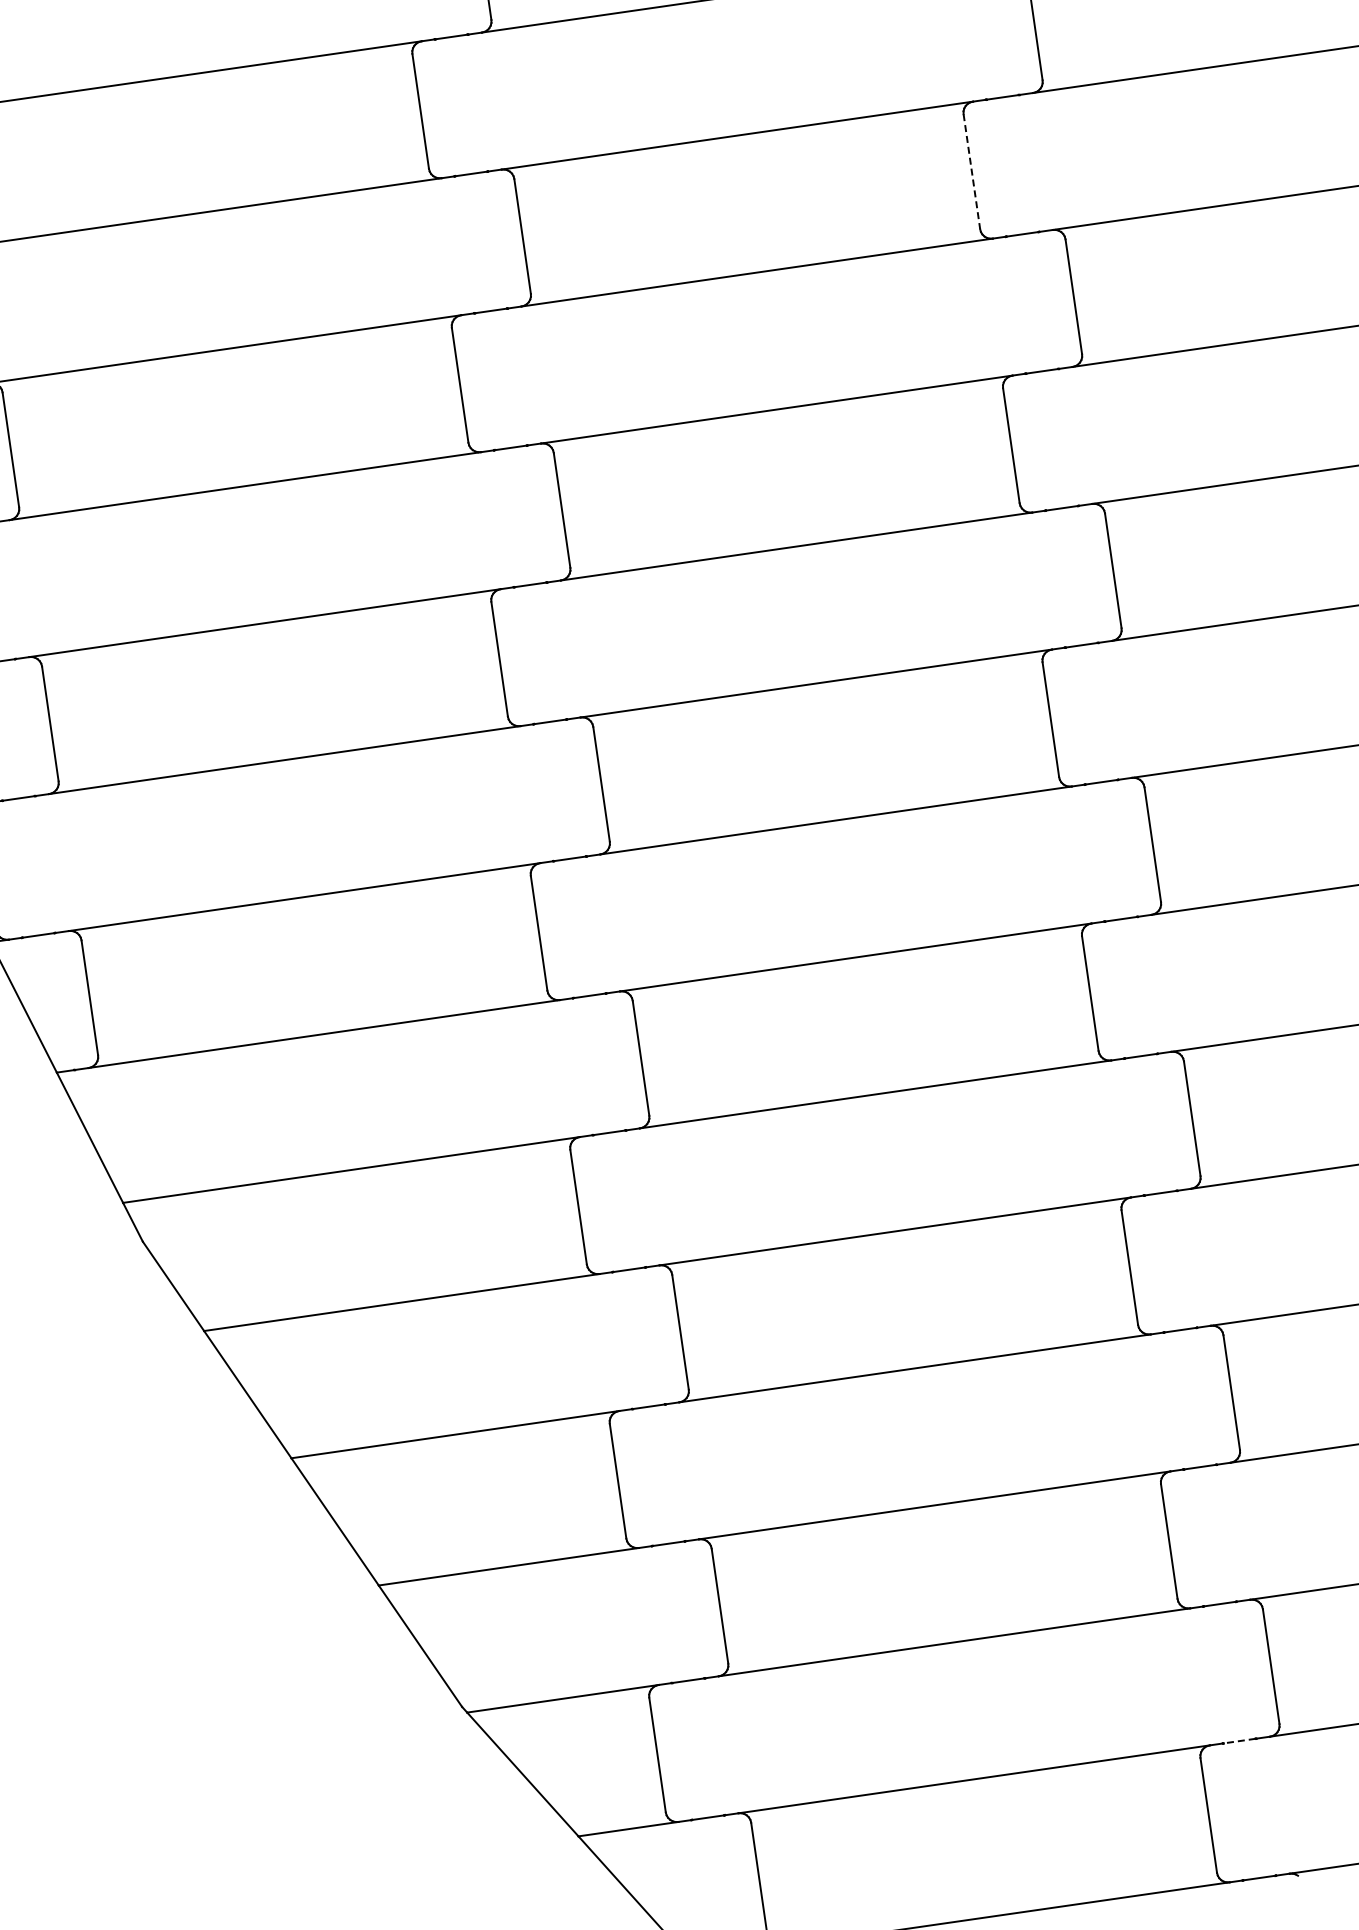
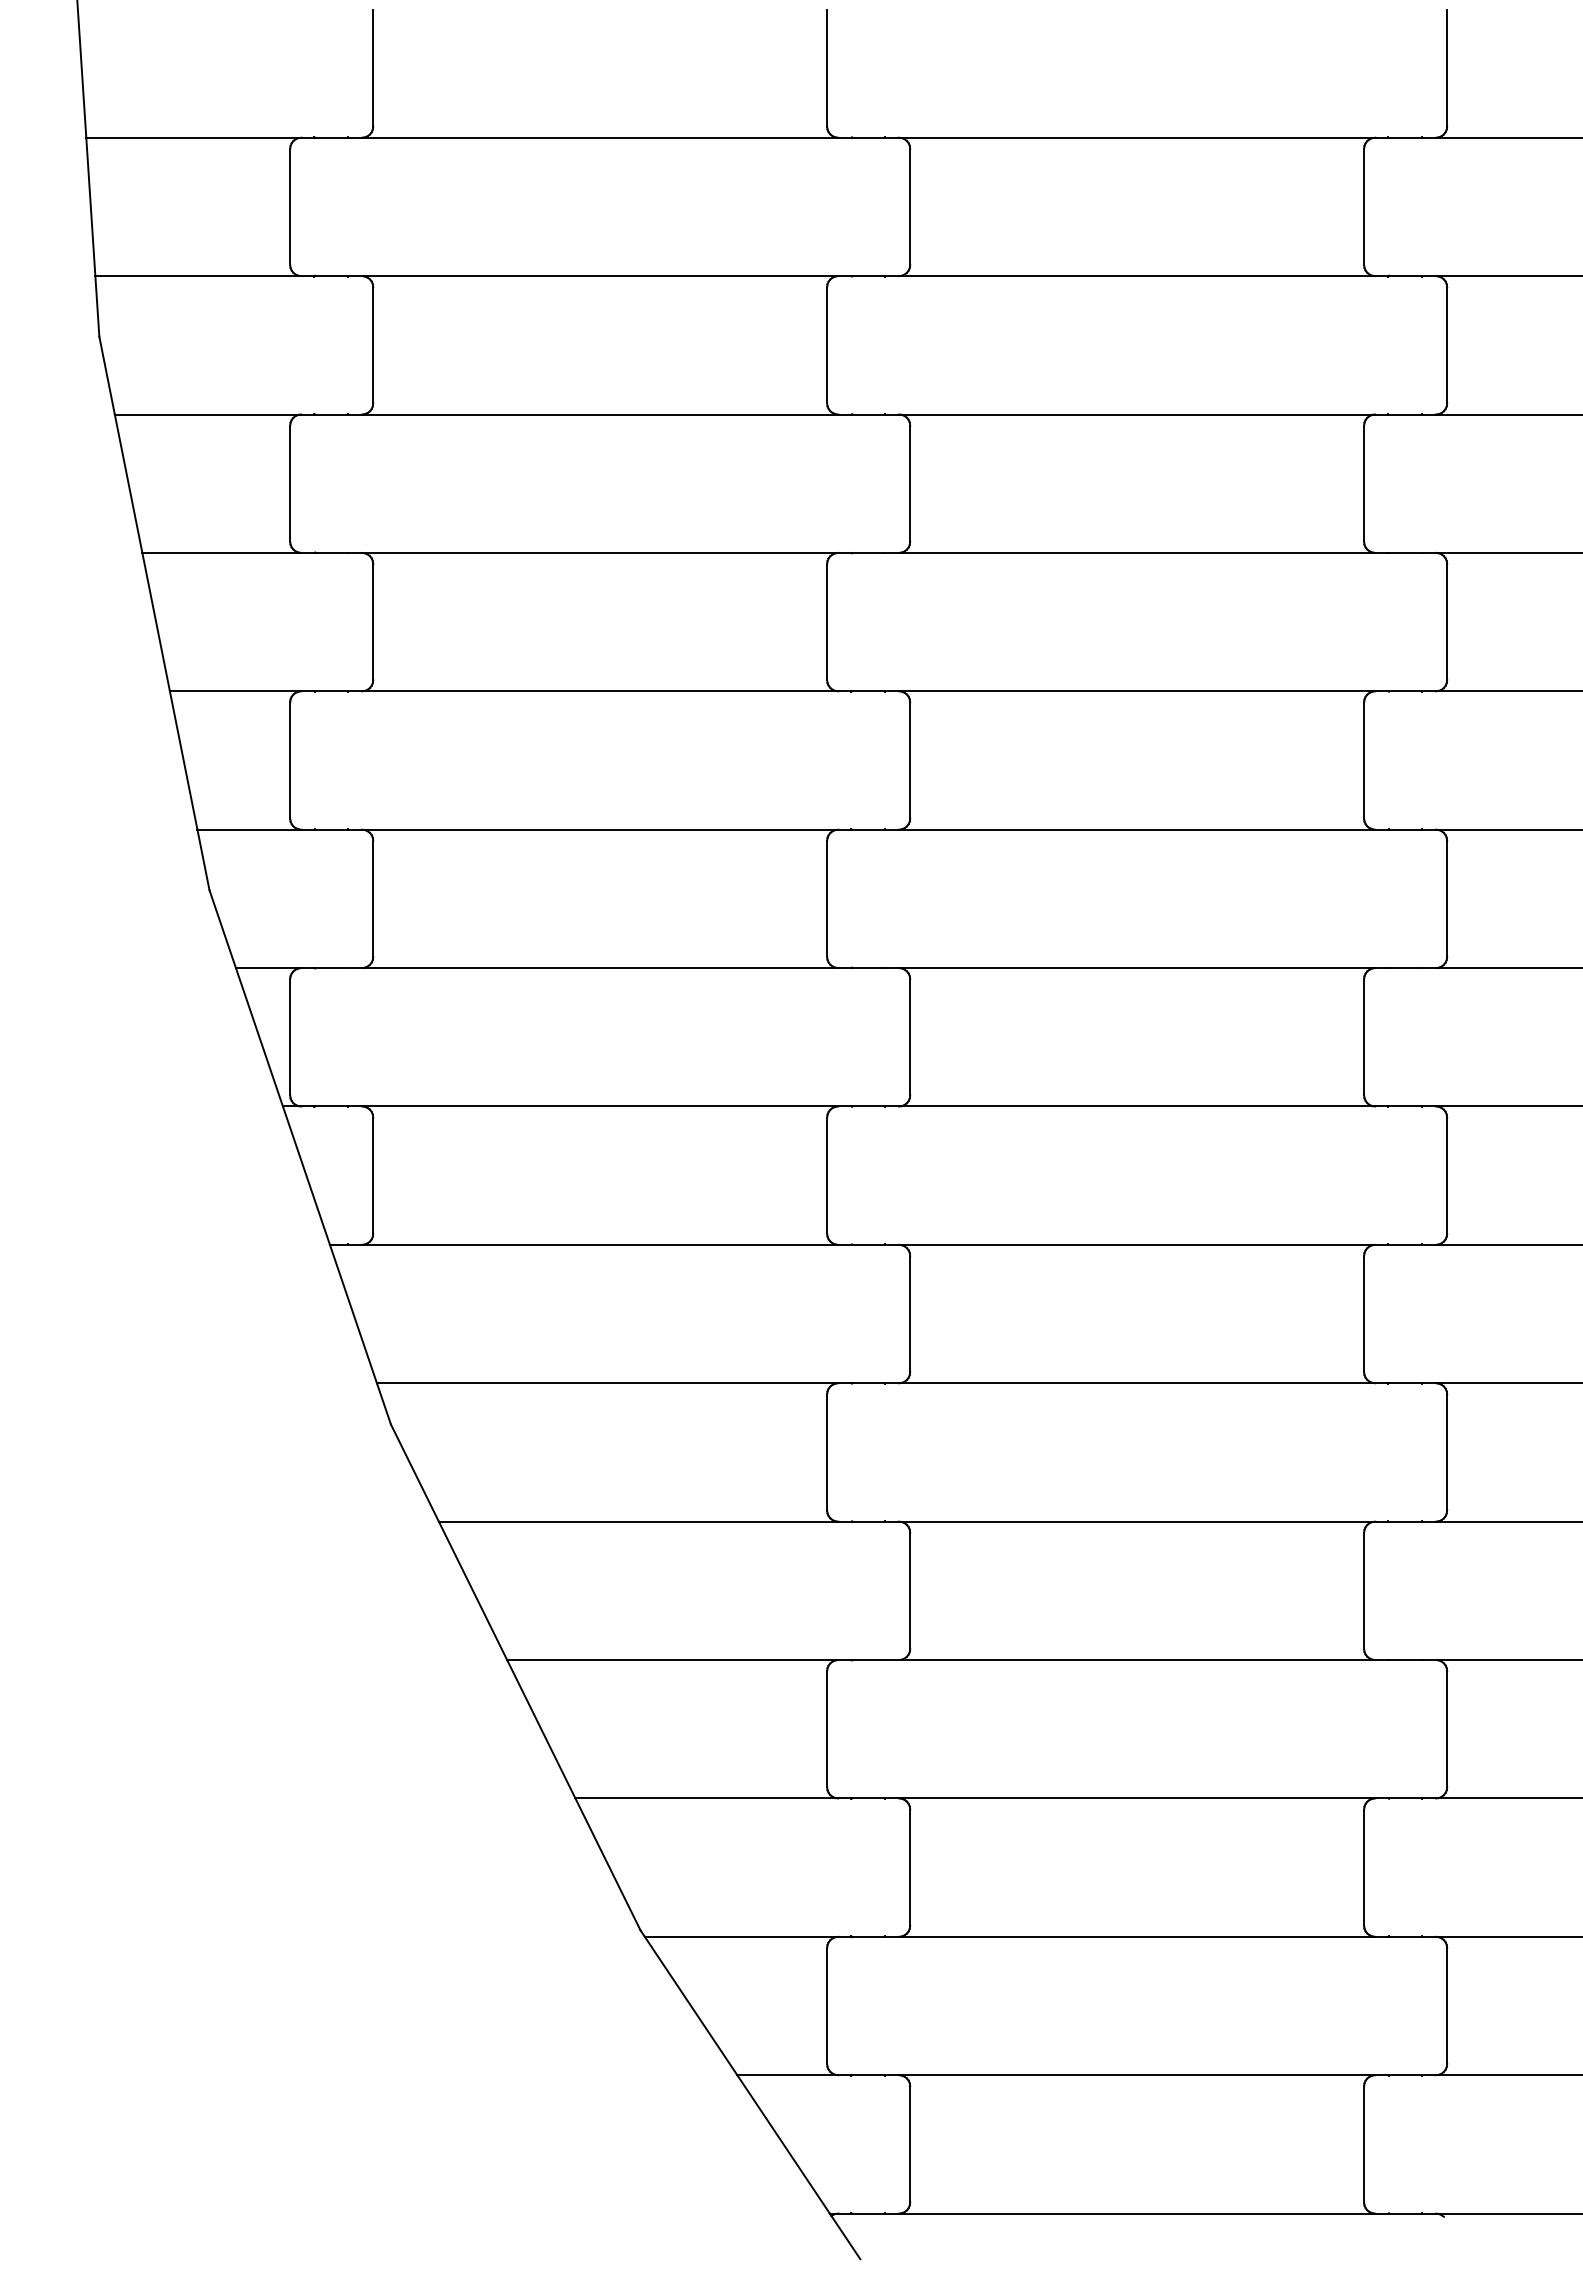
line: (972, 172) -> (1364, 484), dashed -> solid
line: (1238, 1741) -> (1404, 2075), dashed -> solid

